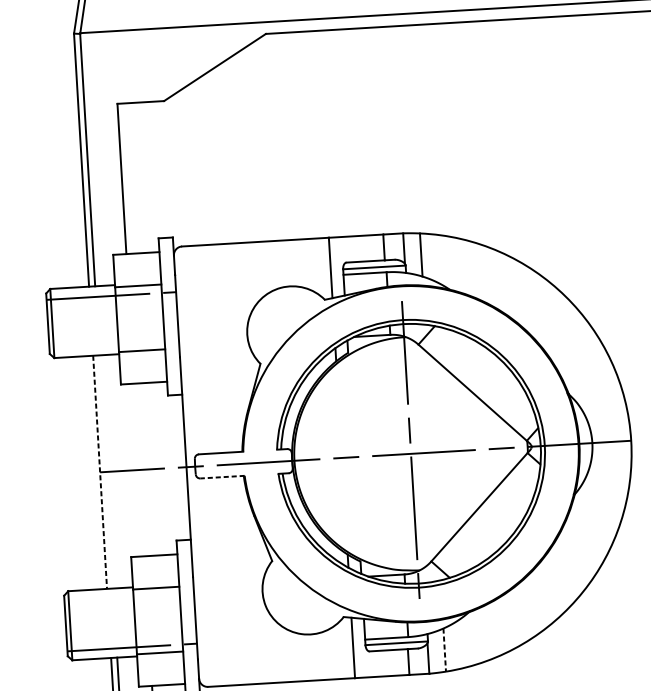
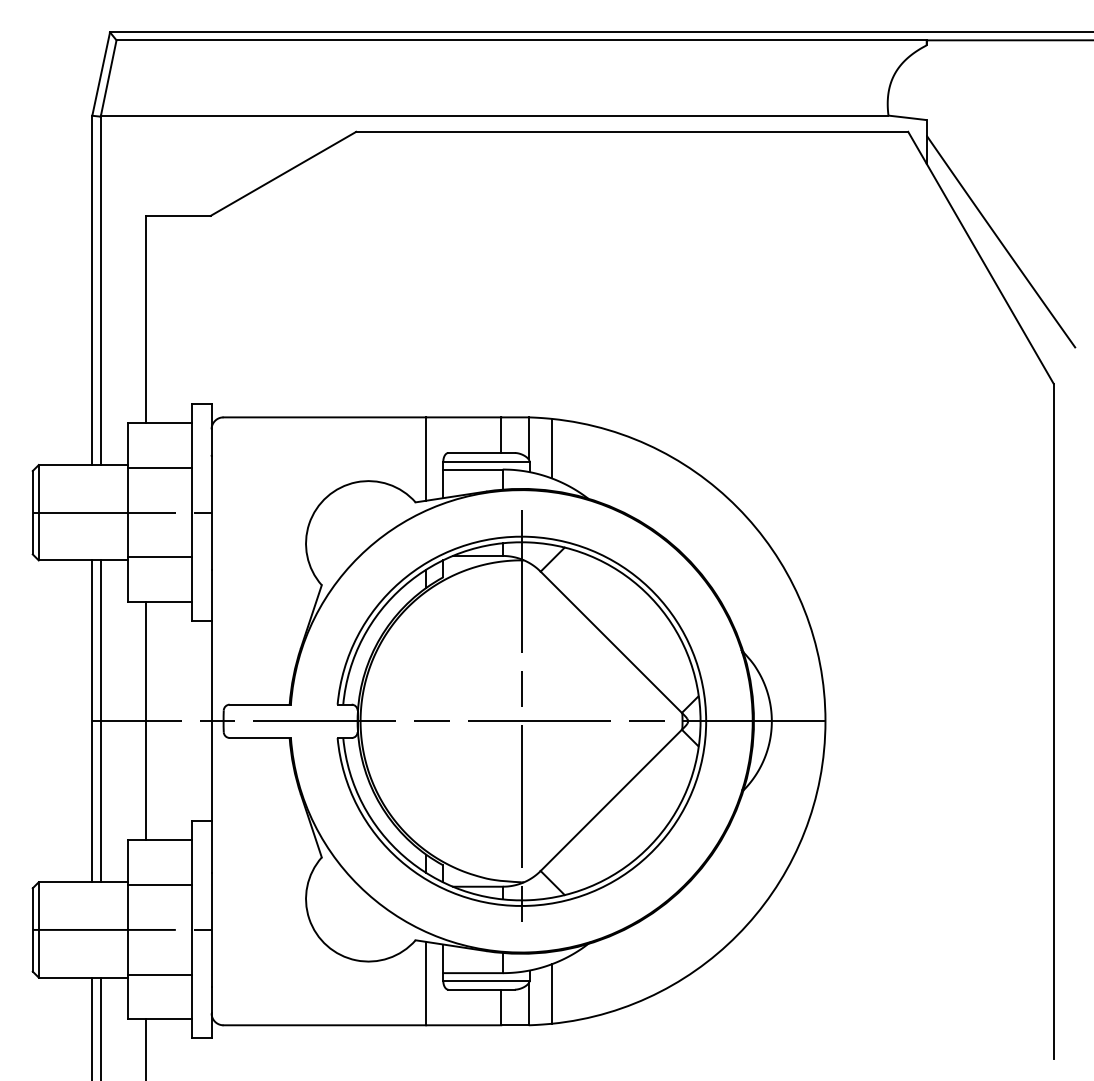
line: (110, 295) -> (121, 512), moved
line: (139, 470) -> (146, 721), added
line: (100, 472) -> (92, 721), dashed -> solid
line: (106, 472) -> (100, 721), added
line: (222, 476) -> (260, 737), dashed -> solid
line: (131, 647) -> (121, 929), moved
line: (444, 650) -> (551, 994), dashed -> solid

